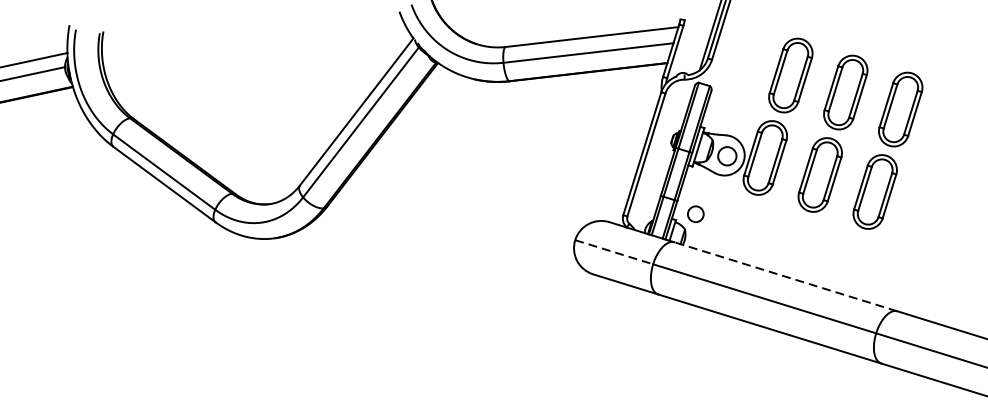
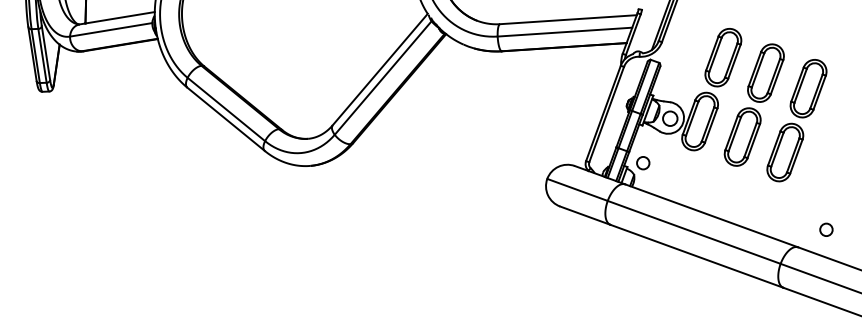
line: (615, 252) -> (578, 190), dashed -> solid
line: (785, 276) -> (711, 215), dashed -> solid
circle: (932, 286) -> (826, 229), added

